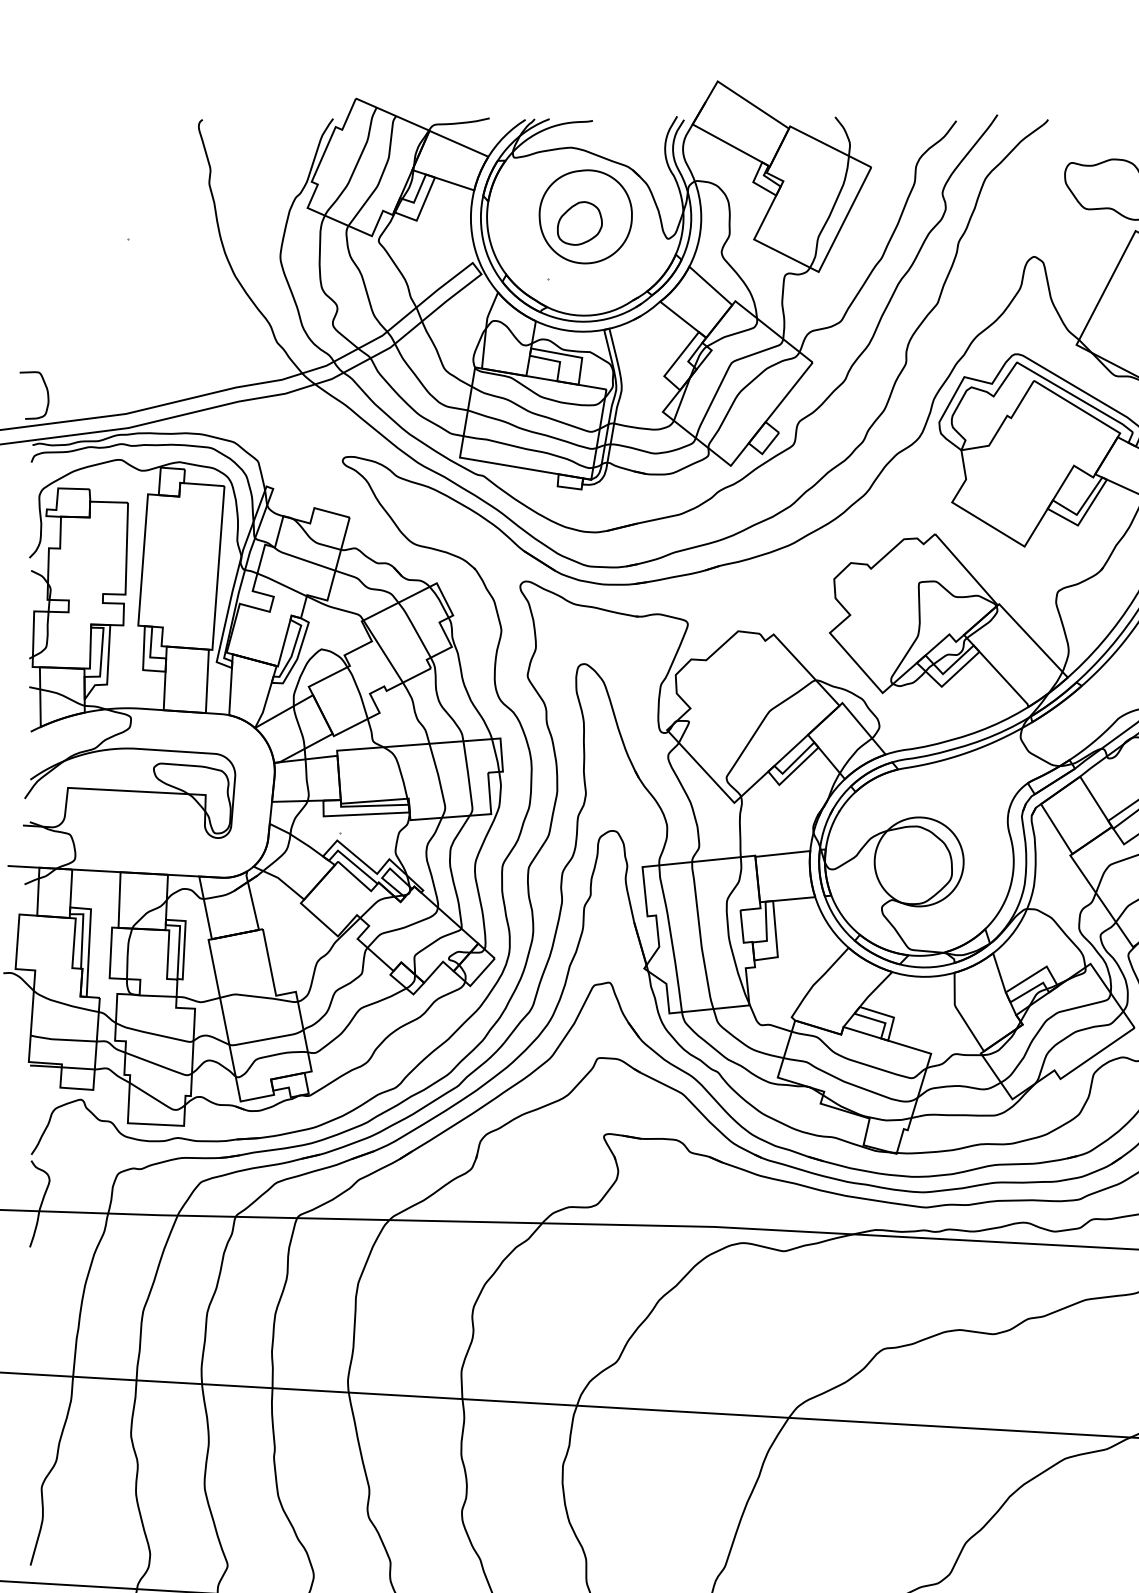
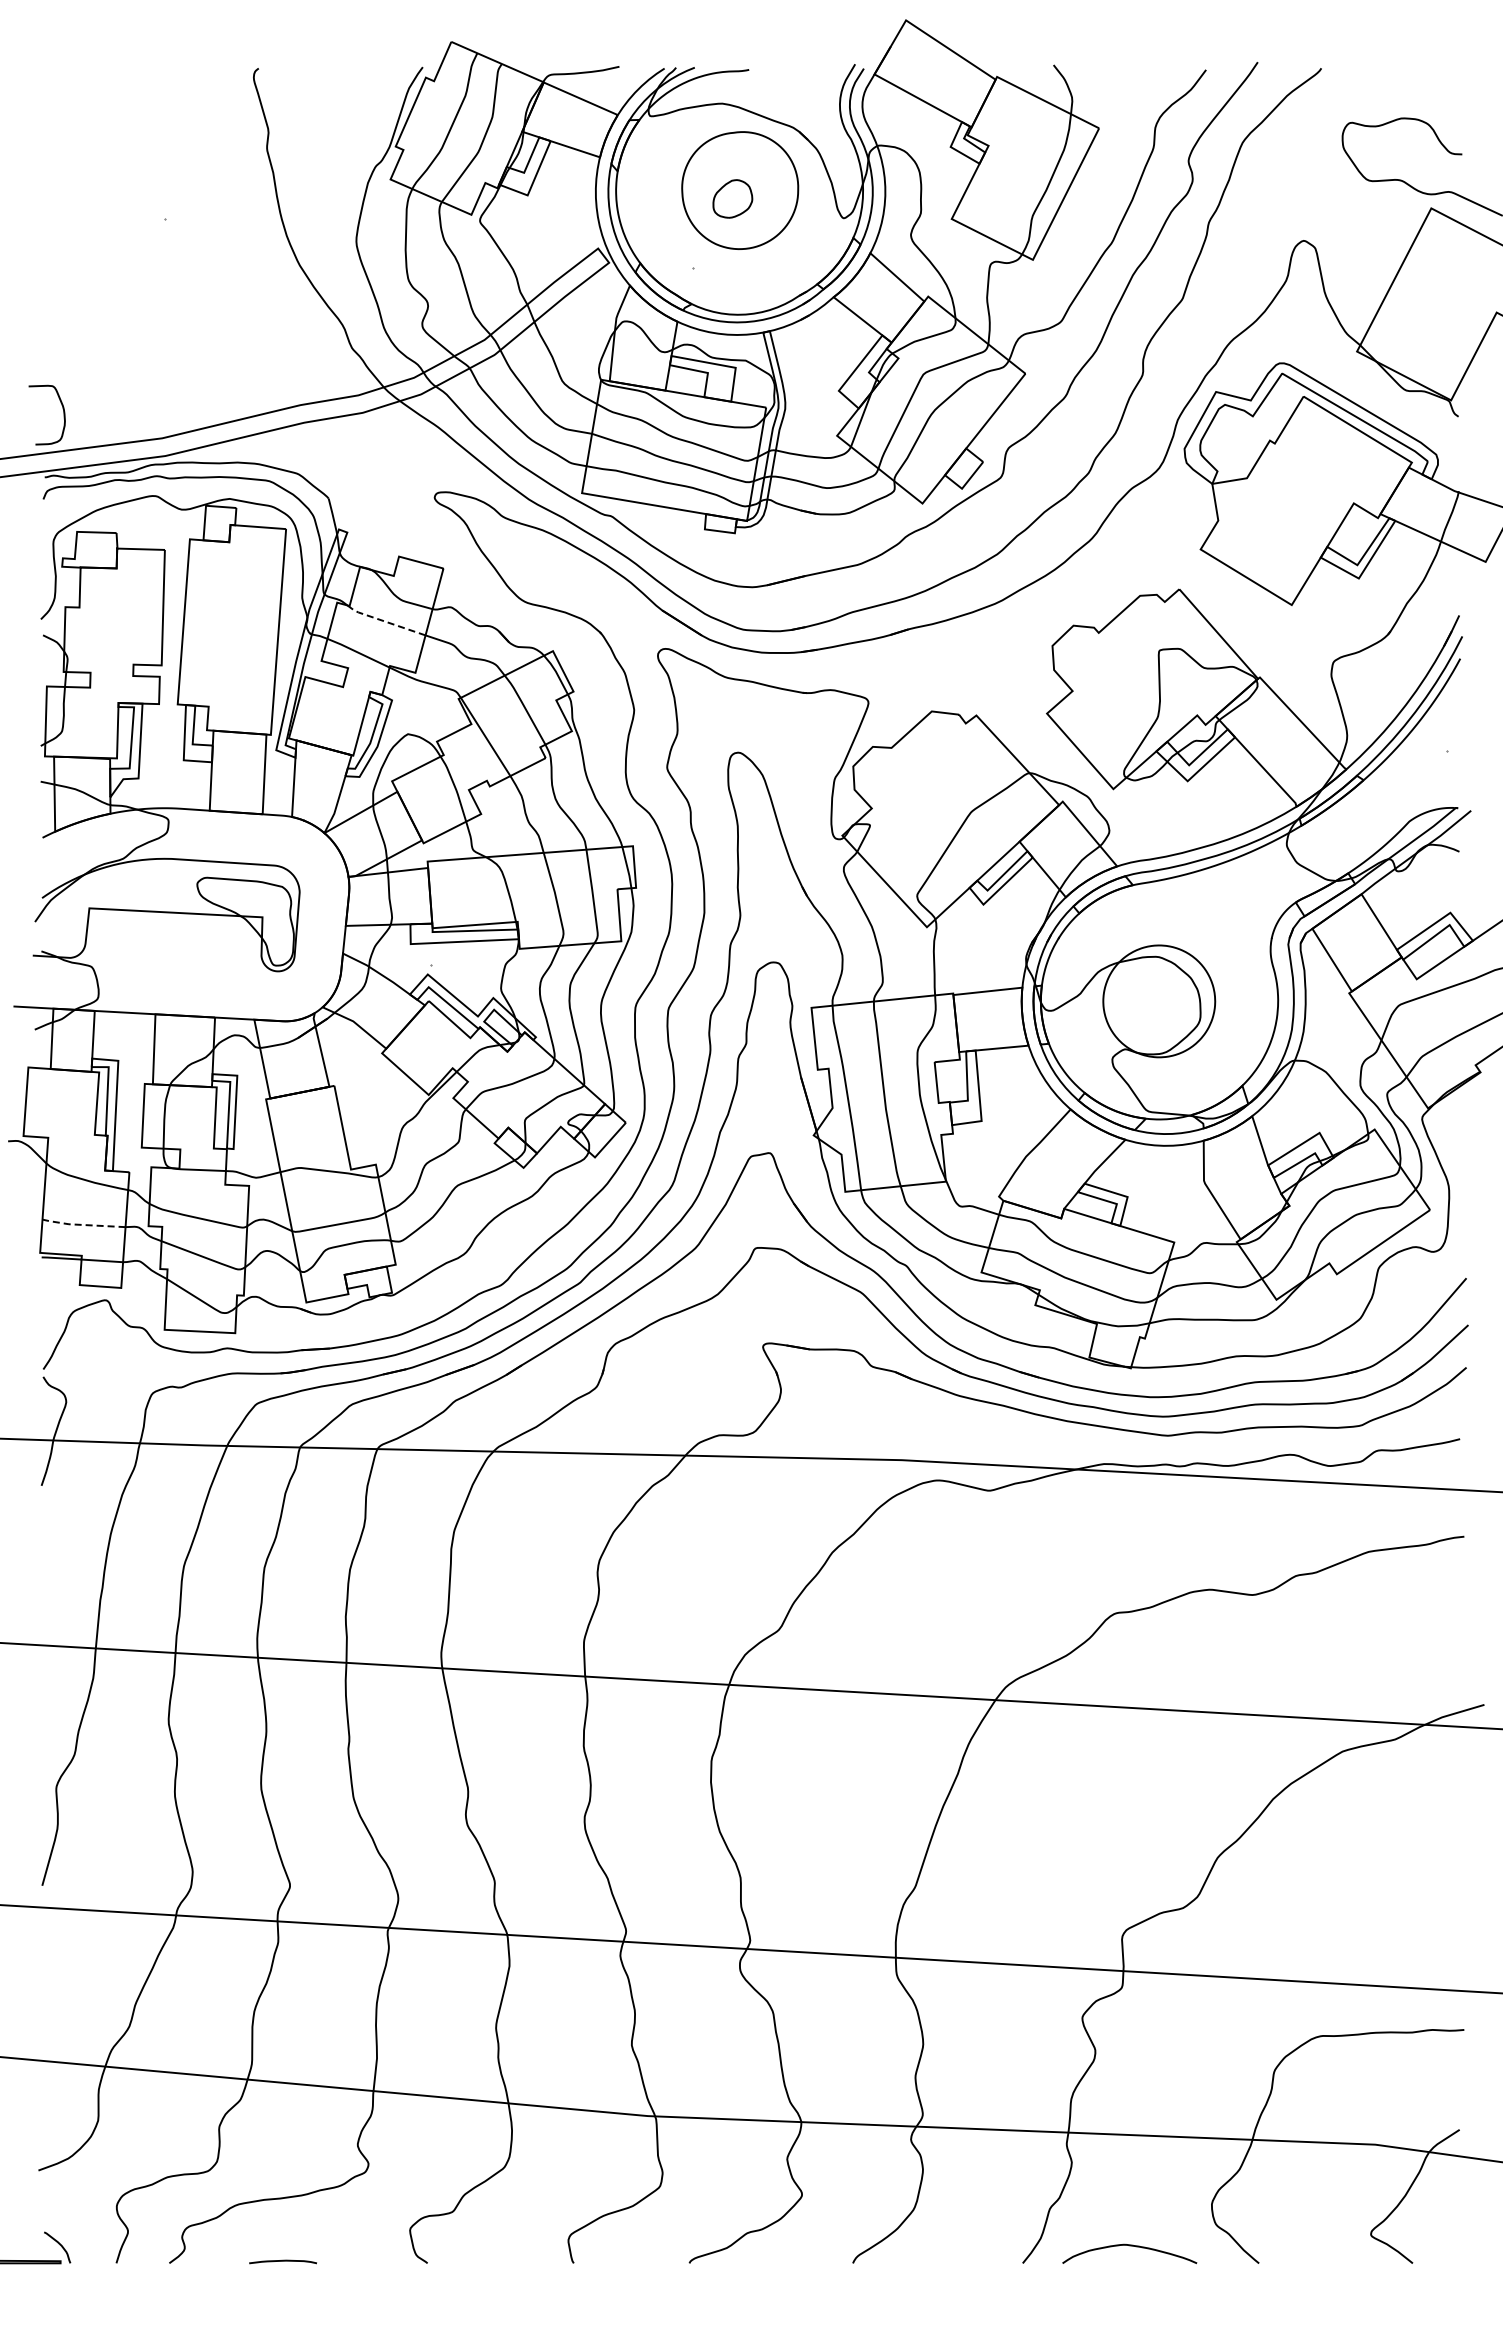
part: (579, 223) -> (732, 198), size x0.7
line: (302, 559) -> (384, 621), solid -> dashed
line: (62, 1039) -> (82, 1224), solid -> dashed

